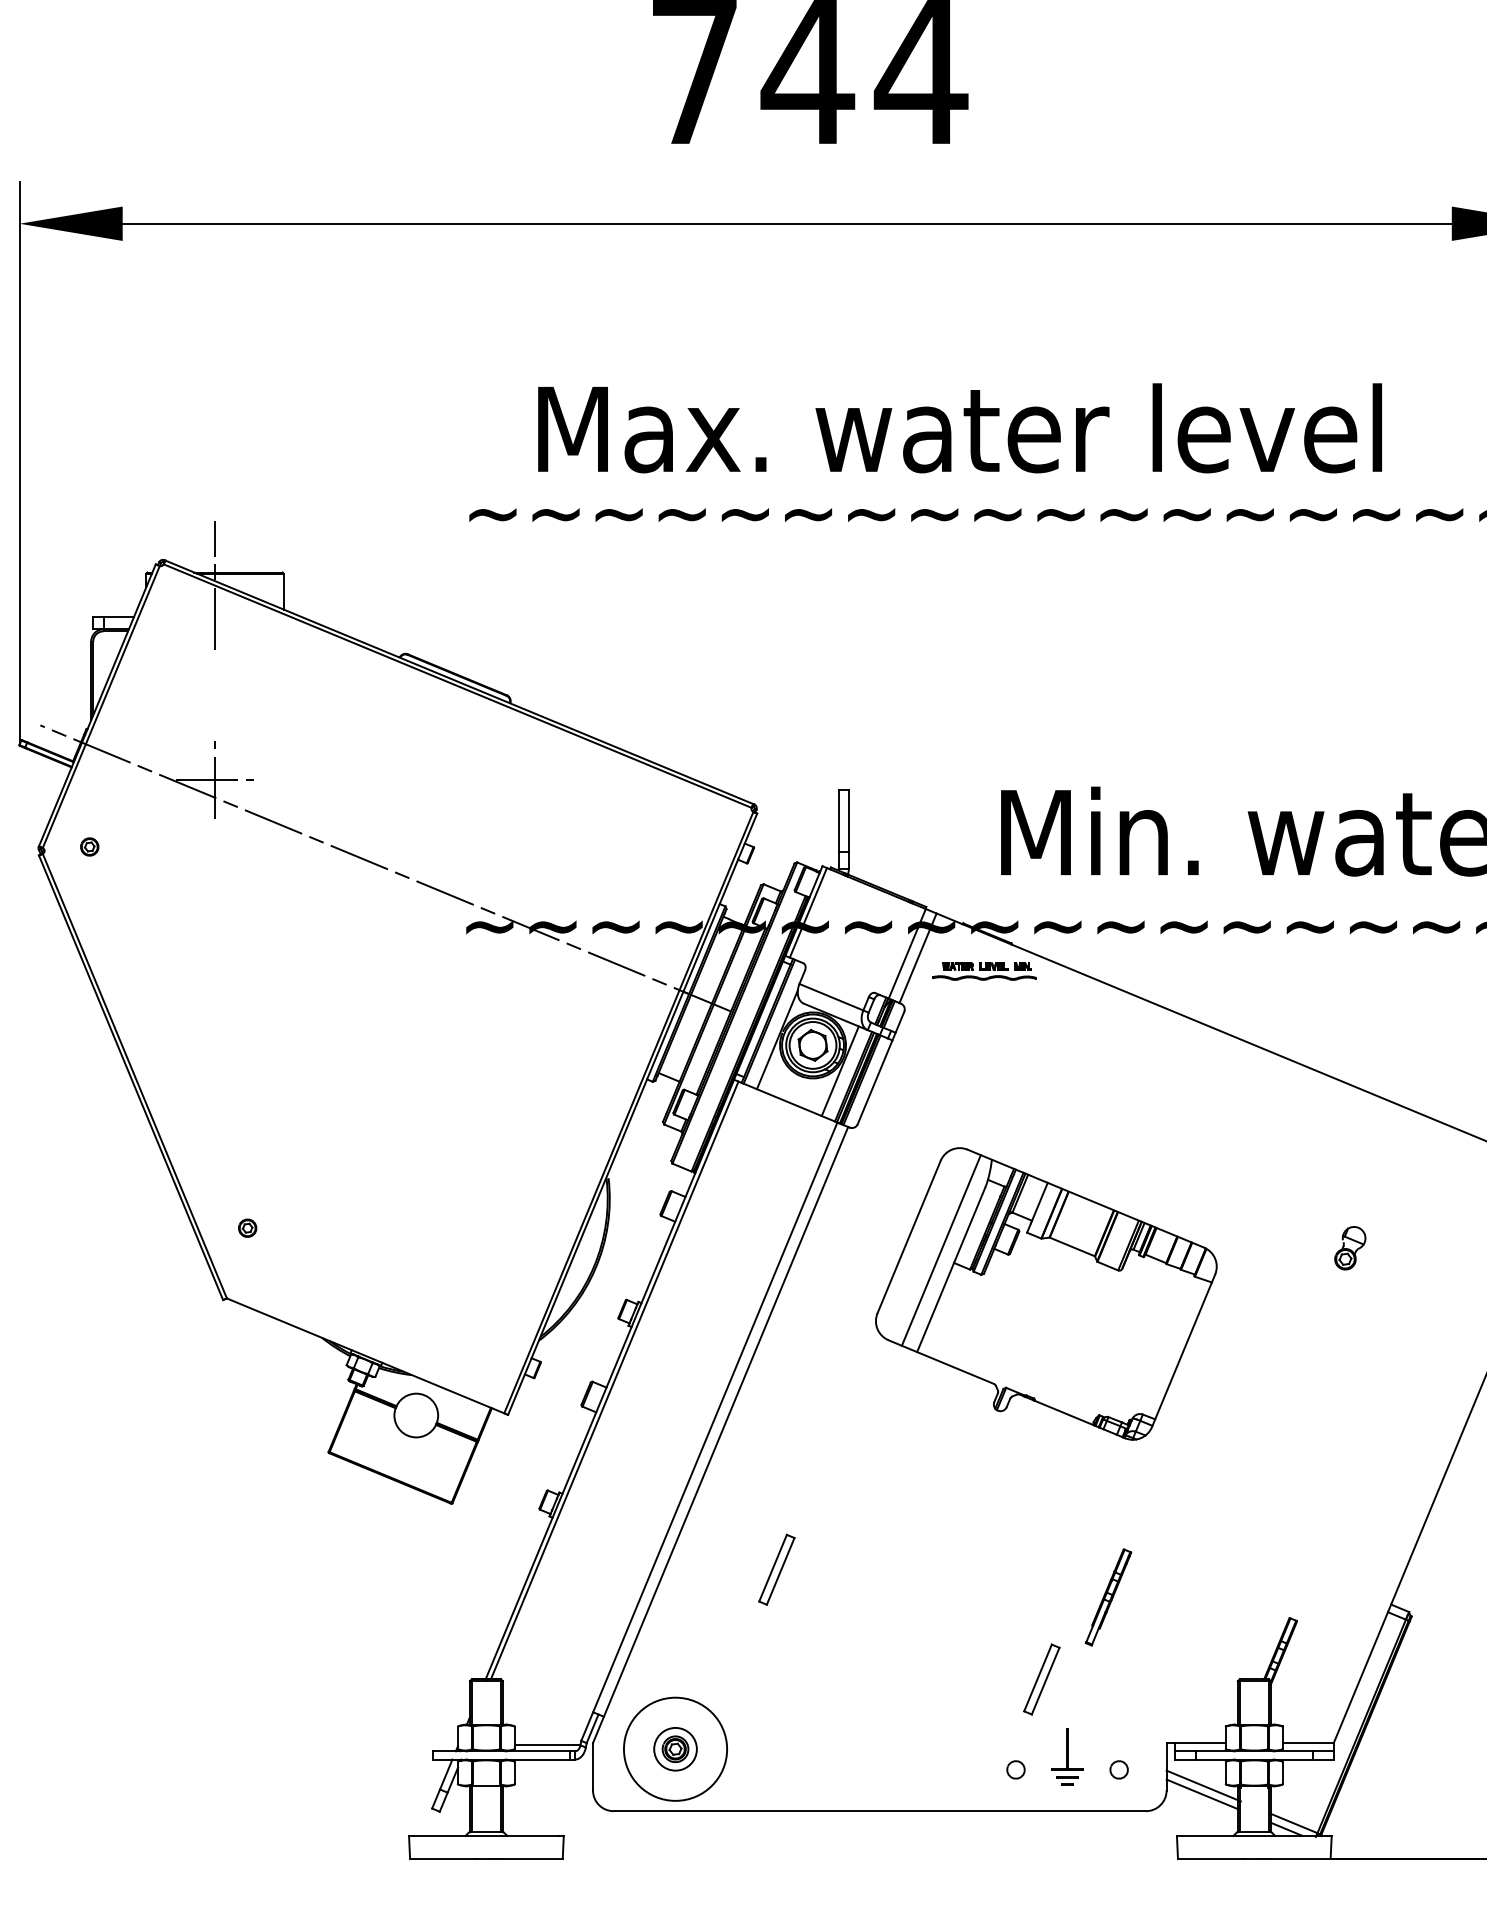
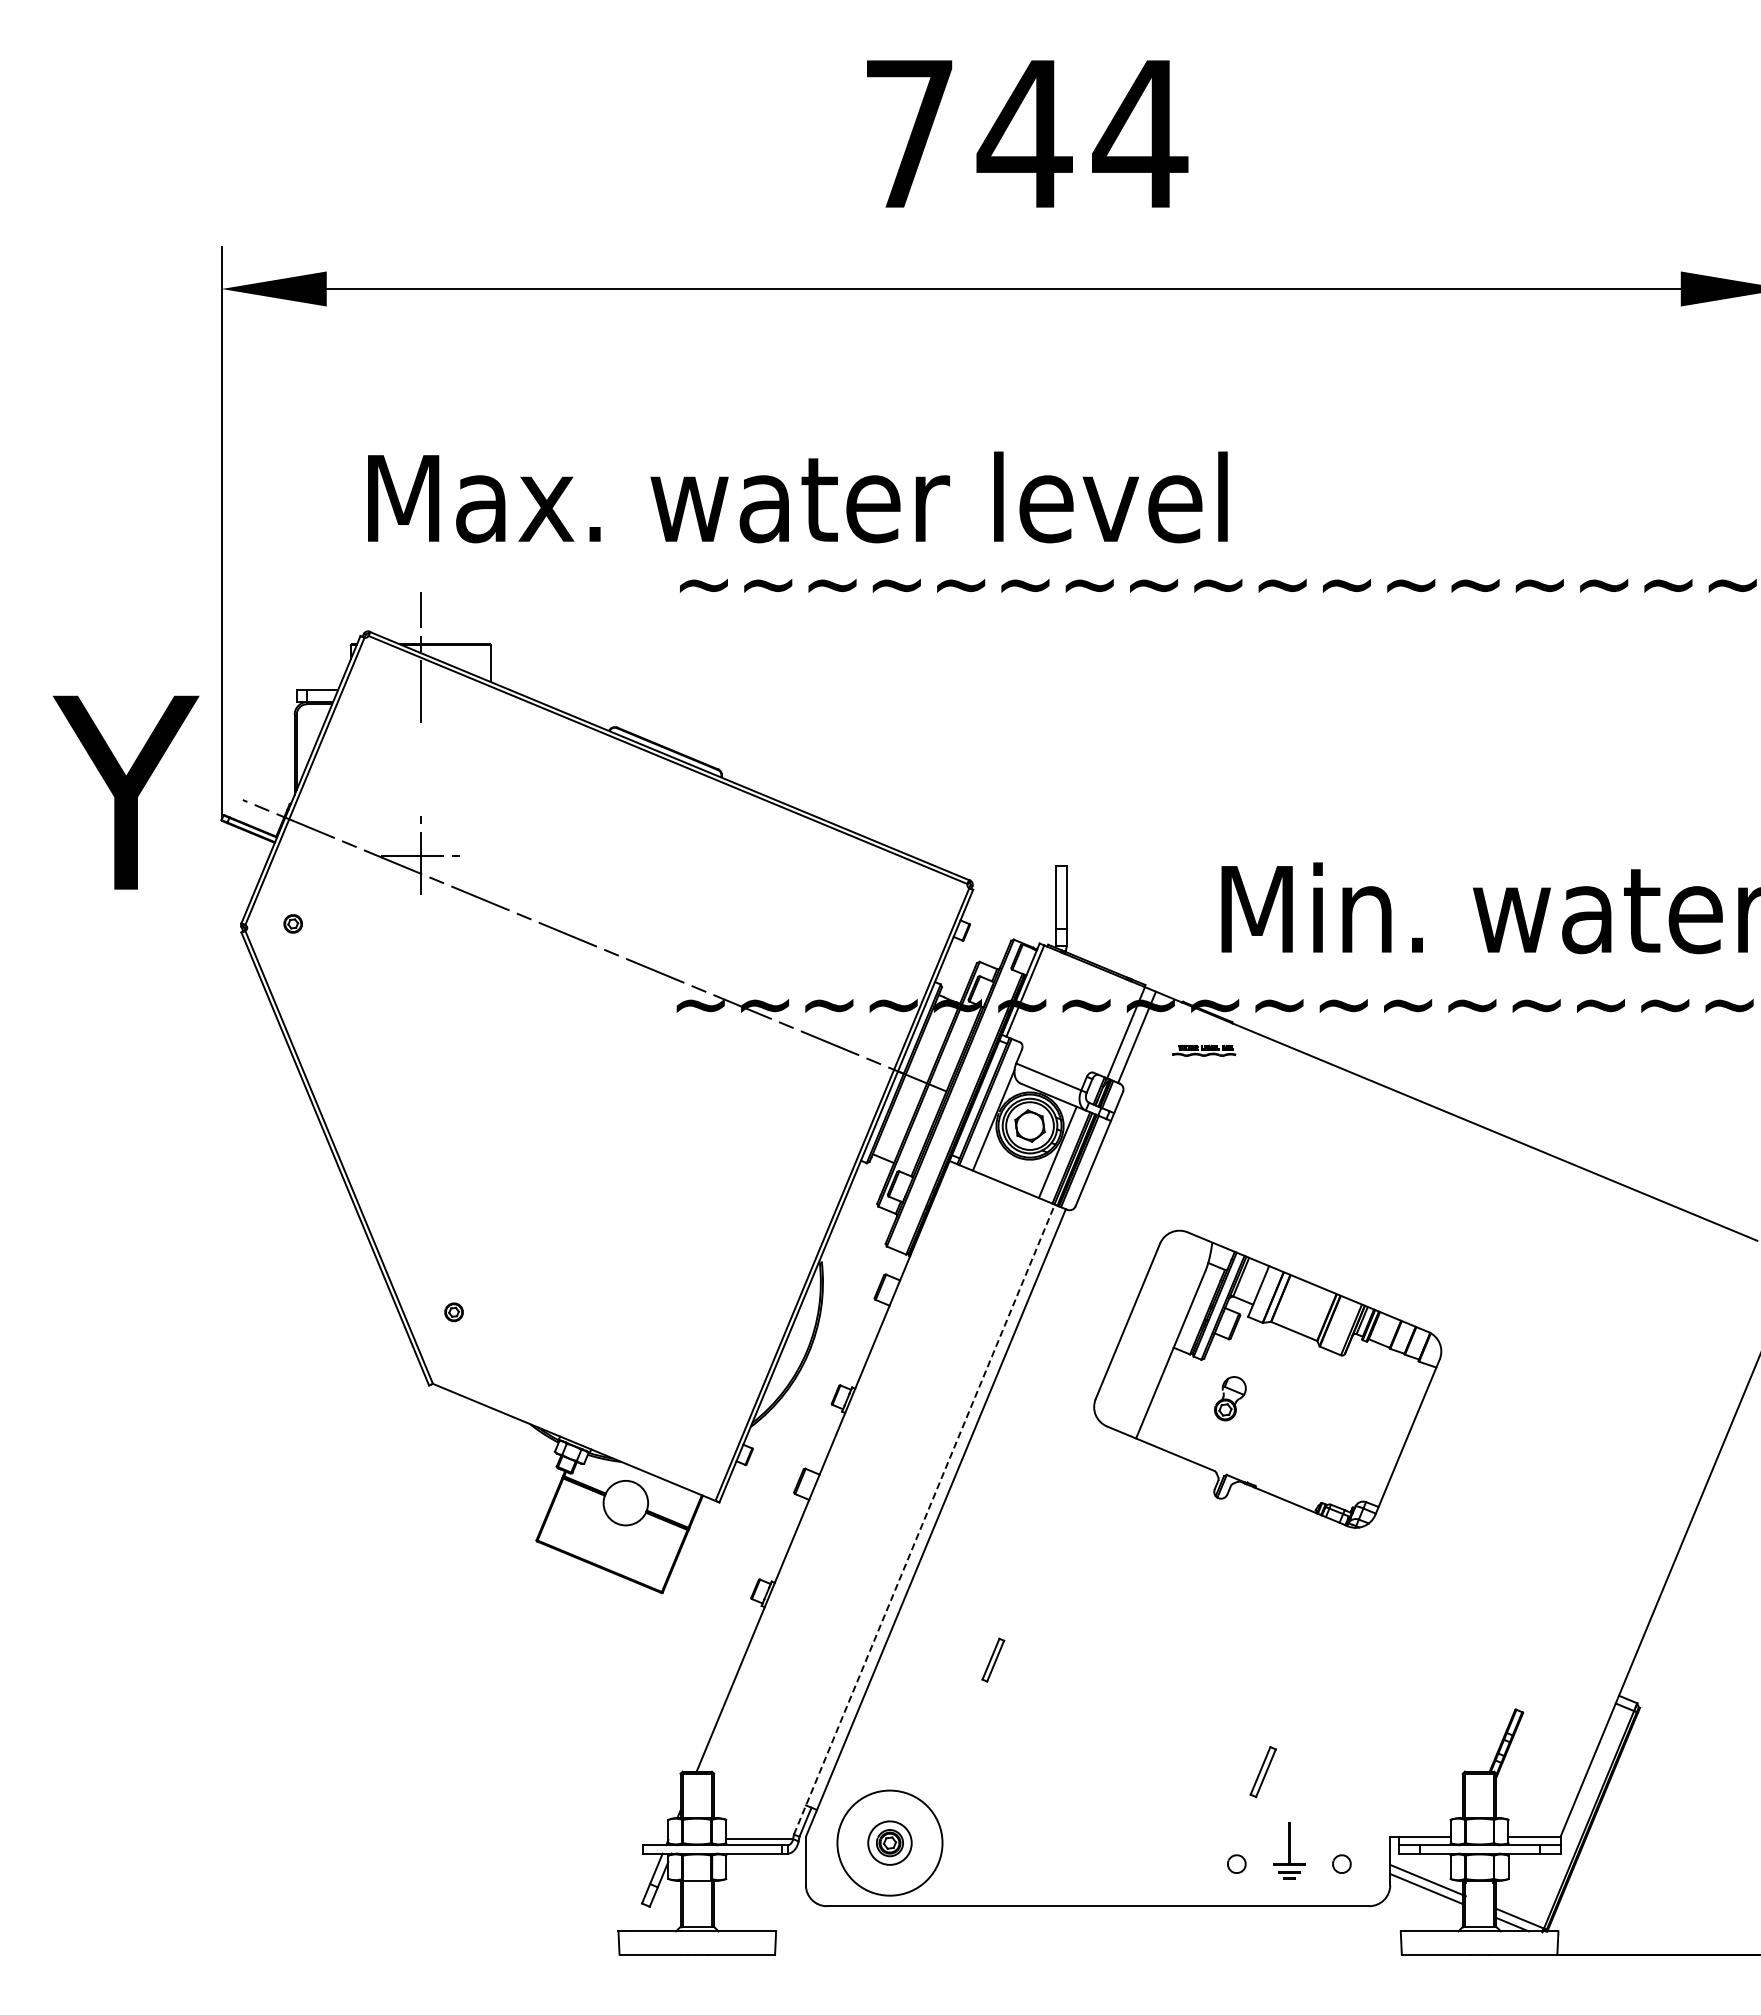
text: (959, 428) -> (797, 497), moved
part: (984, 971) -> (1204, 1050), size x0.6
part: (1350, 1248) -> (1230, 1398), moved
line: (941, 1250) -> (1160, 1334), removed
line: (614, 1379) -> (827, 1466), removed
line: (709, 1431) -> (924, 1519), solid -> dashed
part: (777, 1569) -> (993, 1659), size x0.6
part: (1108, 1597) -> (1331, 1688), removed
part: (1042, 1678) -> (1263, 1771), size x0.7

